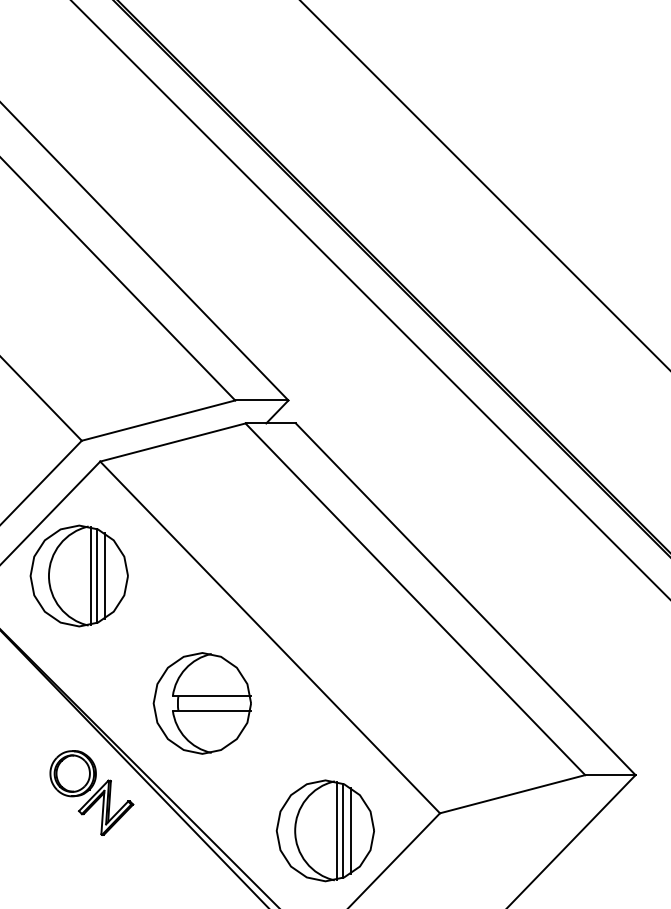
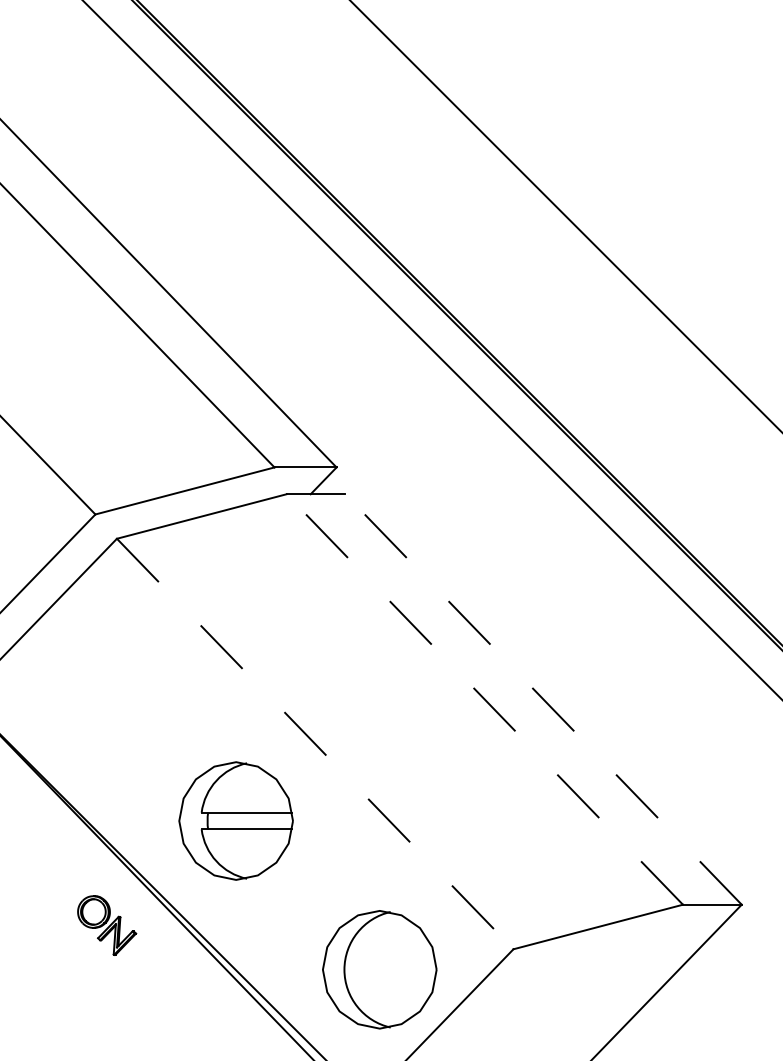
part: (79, 576) -> (92, 672), removed
line: (415, 599) -> (484, 699), solid -> dashed
line: (465, 599) -> (543, 699), solid -> dashed
line: (270, 637) -> (315, 744), solid -> dashed
part: (91, 792) -> (106, 925), size x0.6
line: (337, 830) -> (393, 969), removed
line: (342, 830) -> (399, 969), removed
line: (350, 830) -> (409, 969), removed

